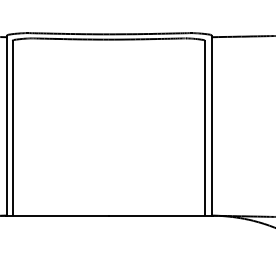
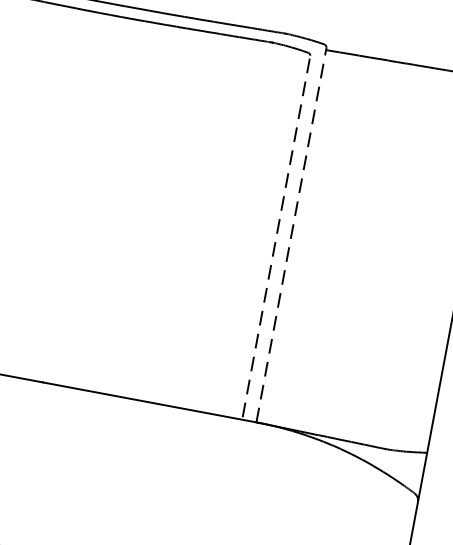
line: (211, 125) -> (291, 234), solid -> dashed
line: (204, 127) -> (275, 235), solid -> dashed

